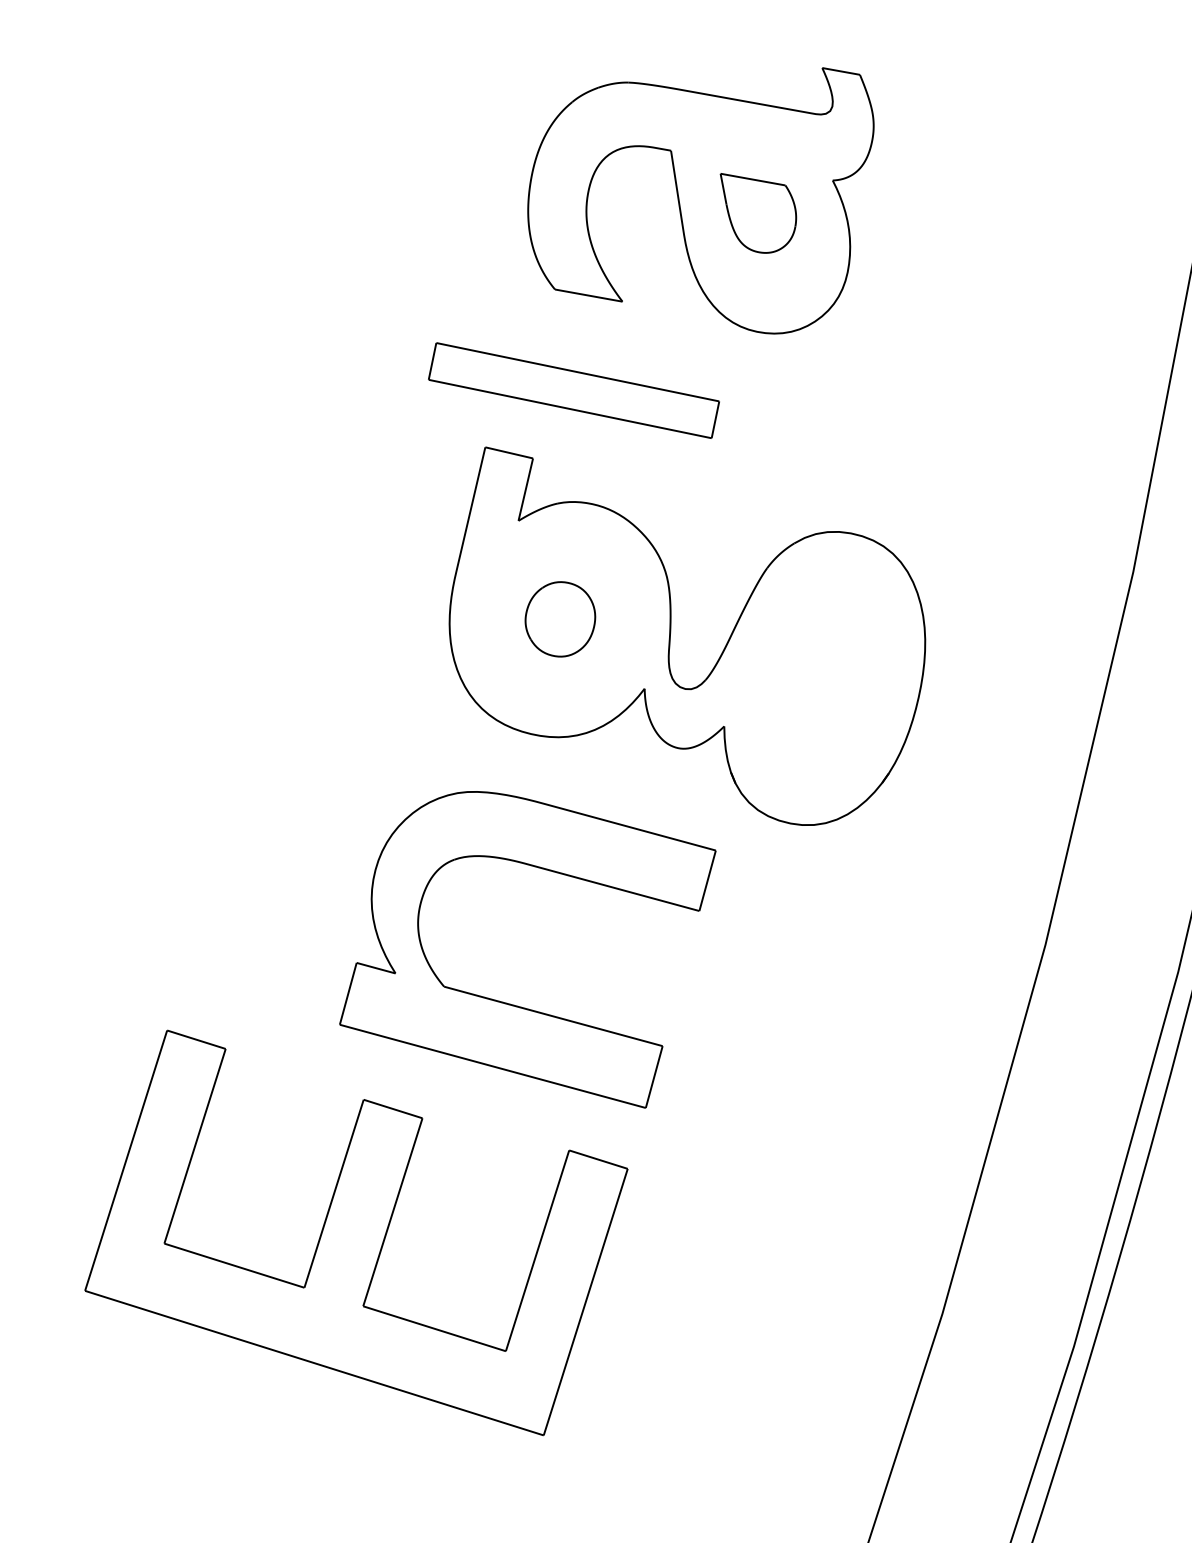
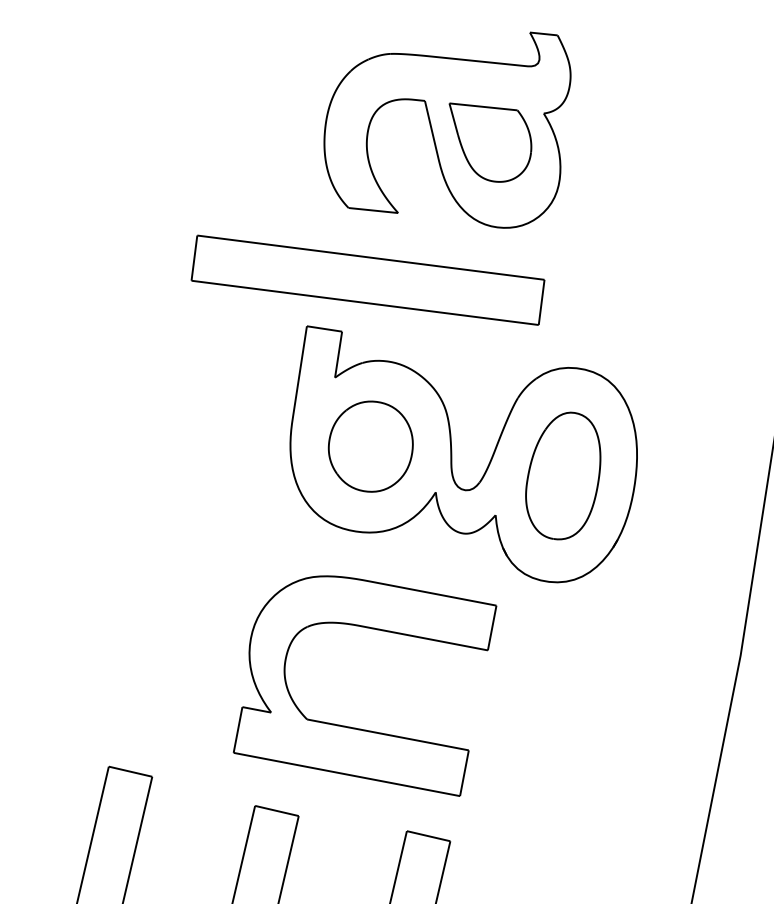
part: (758, 213) -> (491, 141), size x1.43
part: (573, 390) -> (367, 280), size x1.67
part: (560, 619) -> (370, 446), size x1.67
part: (820, 679) -> (562, 475), added

